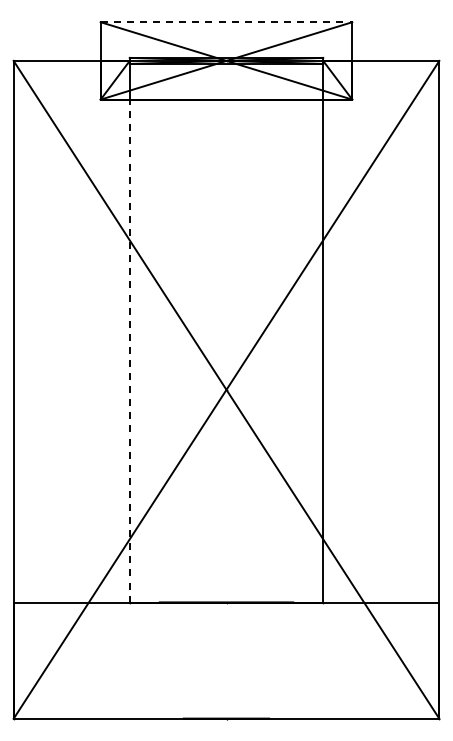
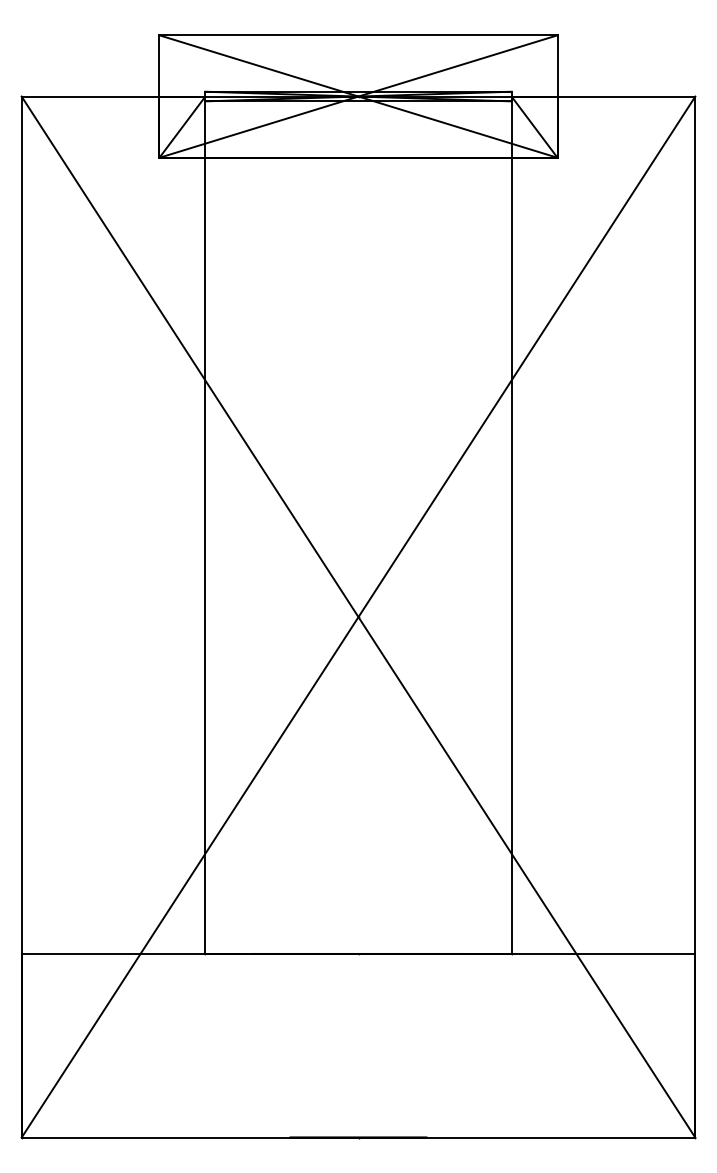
line: (226, 22) -> (358, 35), dashed -> solid
line: (129, 351) -> (204, 556), dashed -> solid

